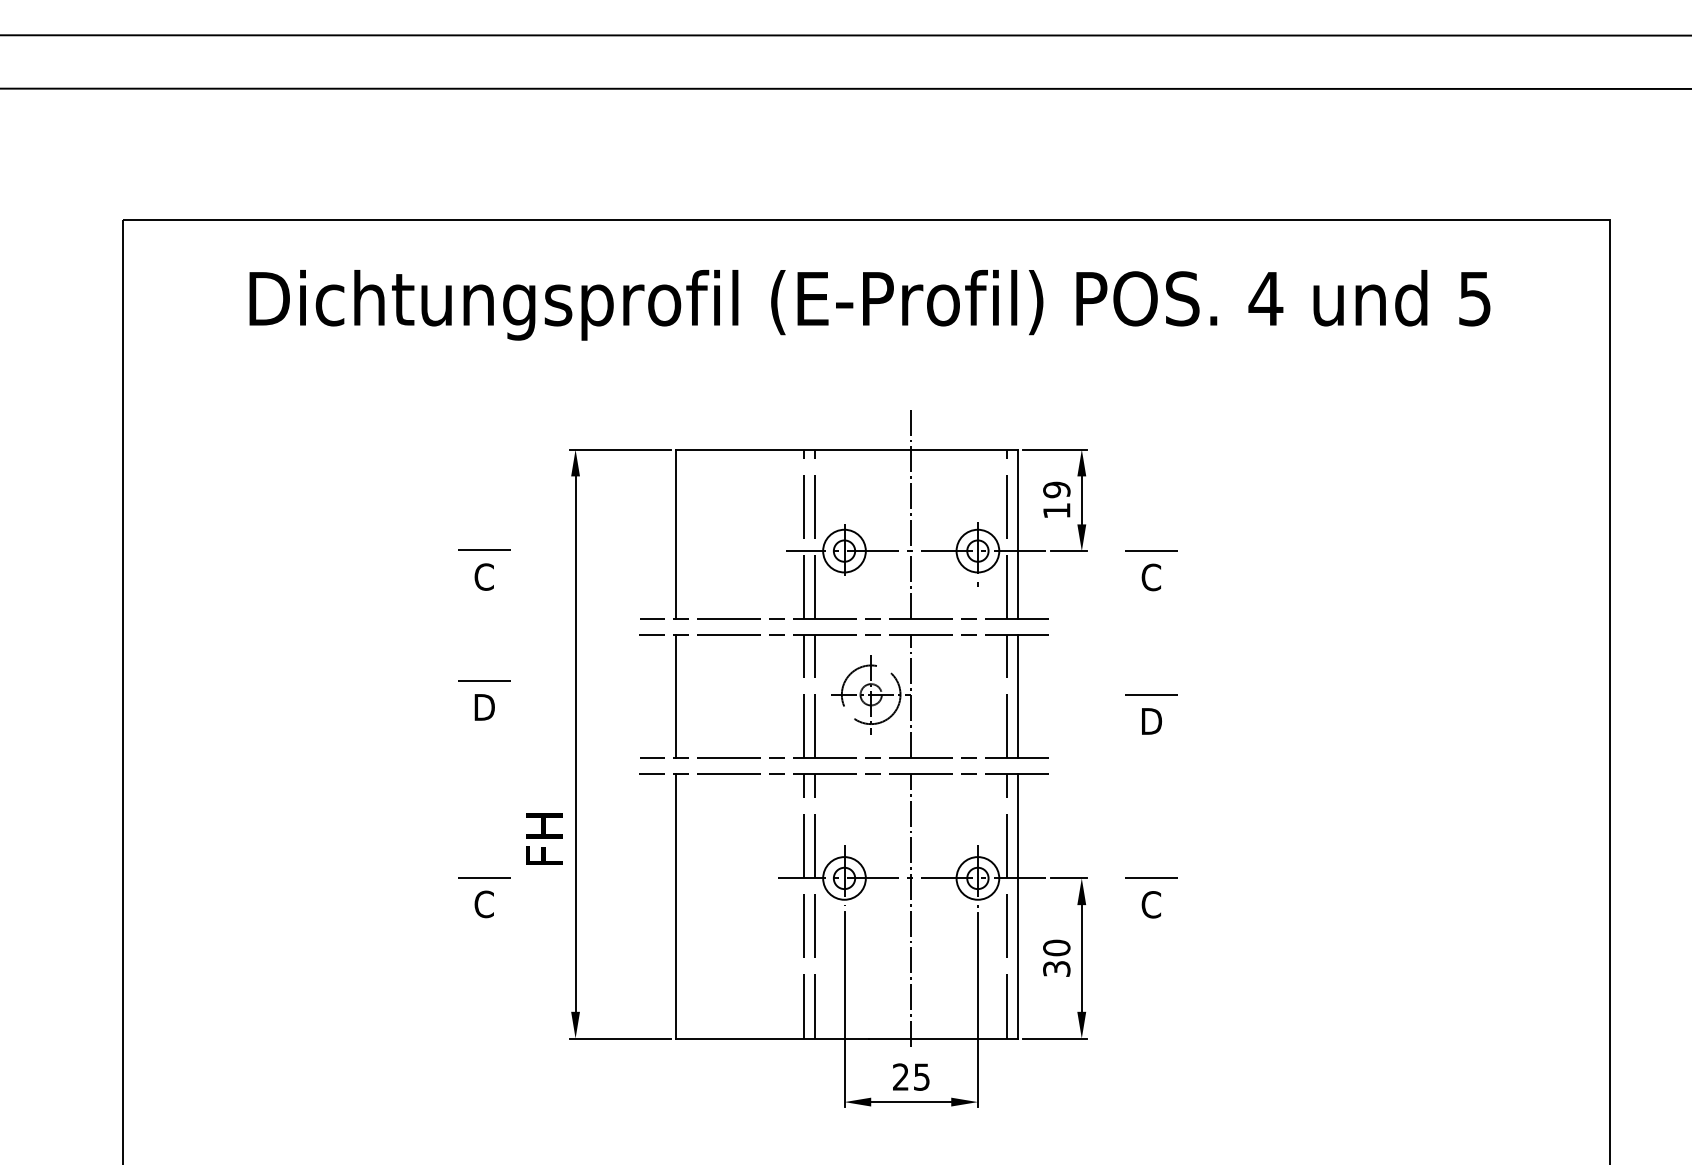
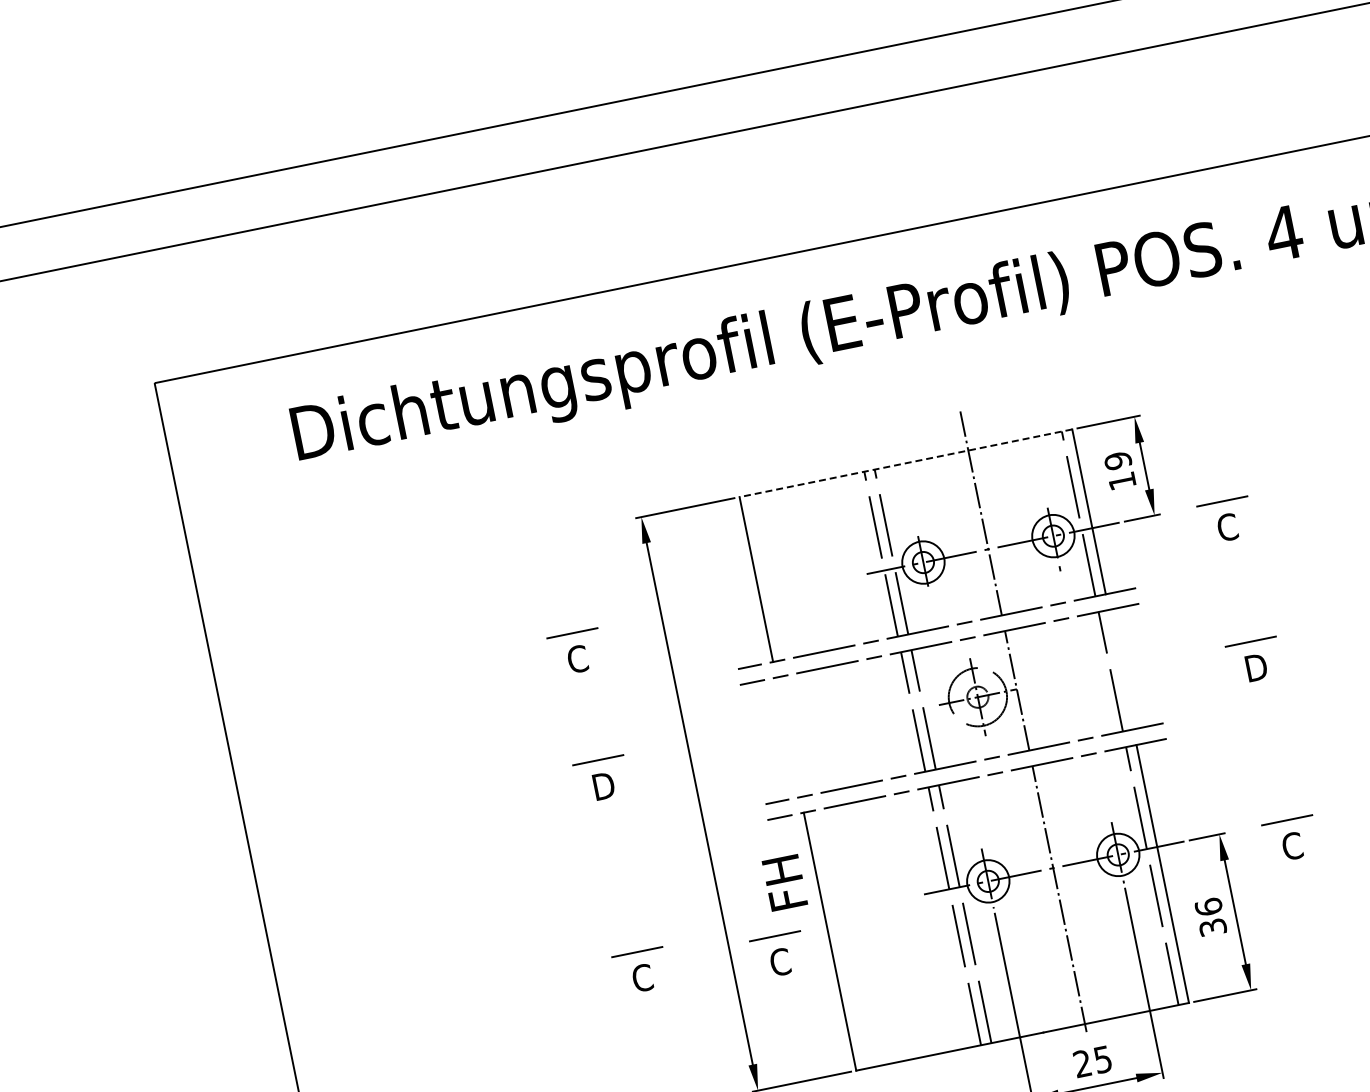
line: (847, 449) -> (906, 462), solid -> dashed
line: (676, 696) -> (788, 737), removed
line: (1017, 696) -> (1120, 669), removed
text: (544, 838) -> (784, 882), moved
part: (623, 909) -> (779, 955), added
text: (1056, 947) -> (1208, 906), 30 -> 36

